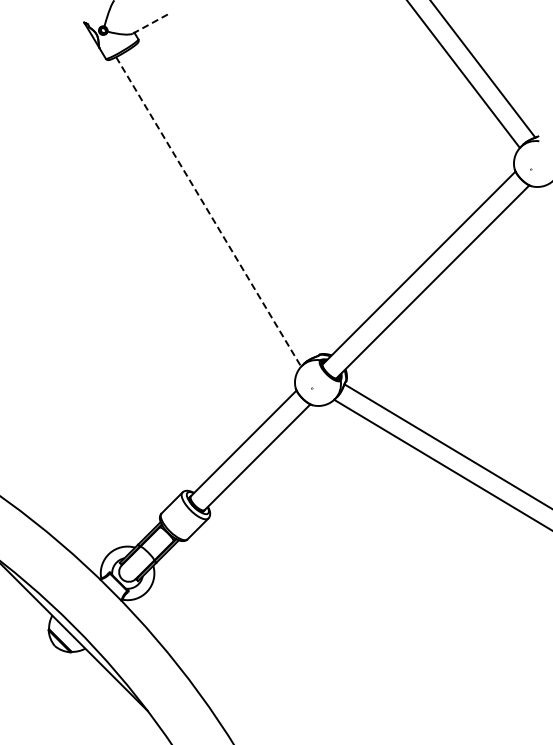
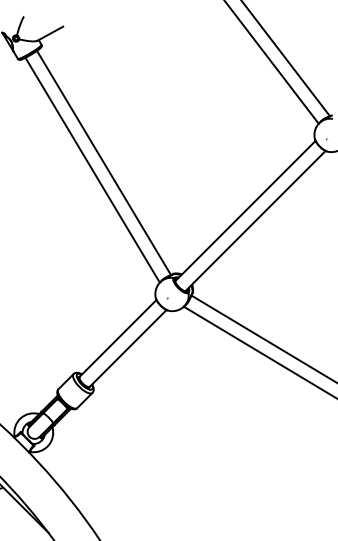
line: (150, 23) -> (50, 33), dashed -> solid
line: (224, 201) -> (104, 162), added
line: (208, 212) -> (92, 170), dashed -> solid

